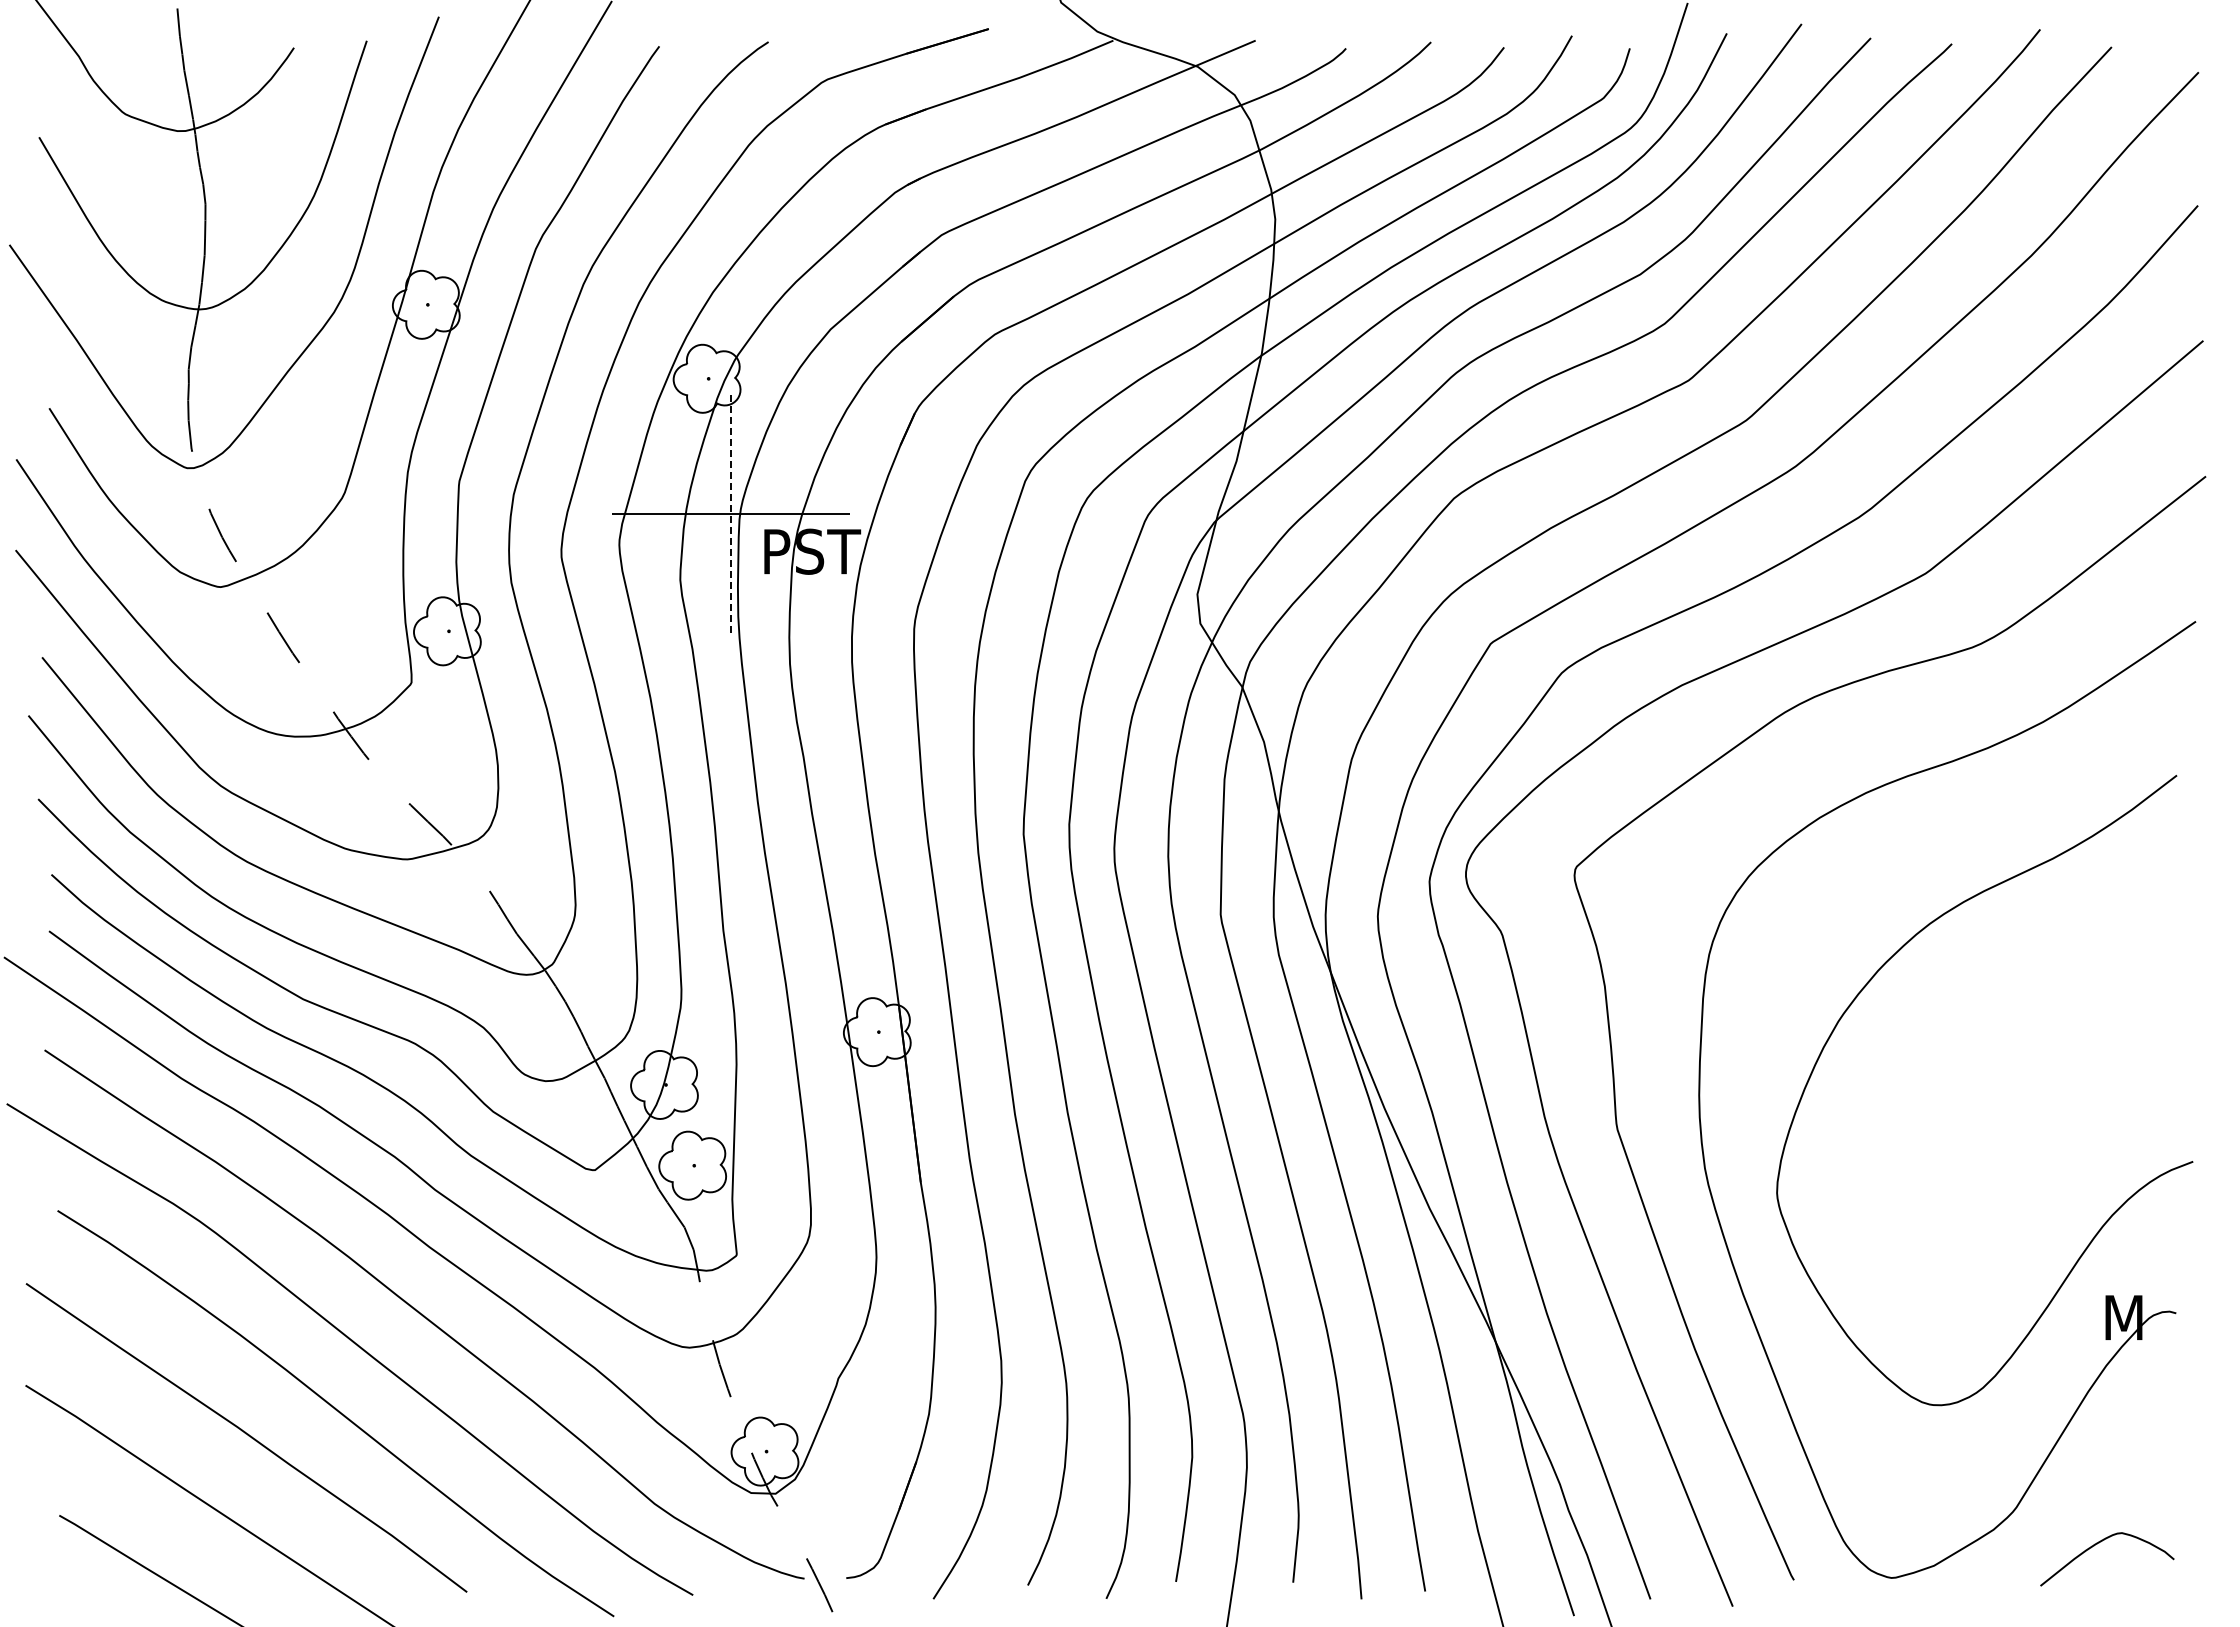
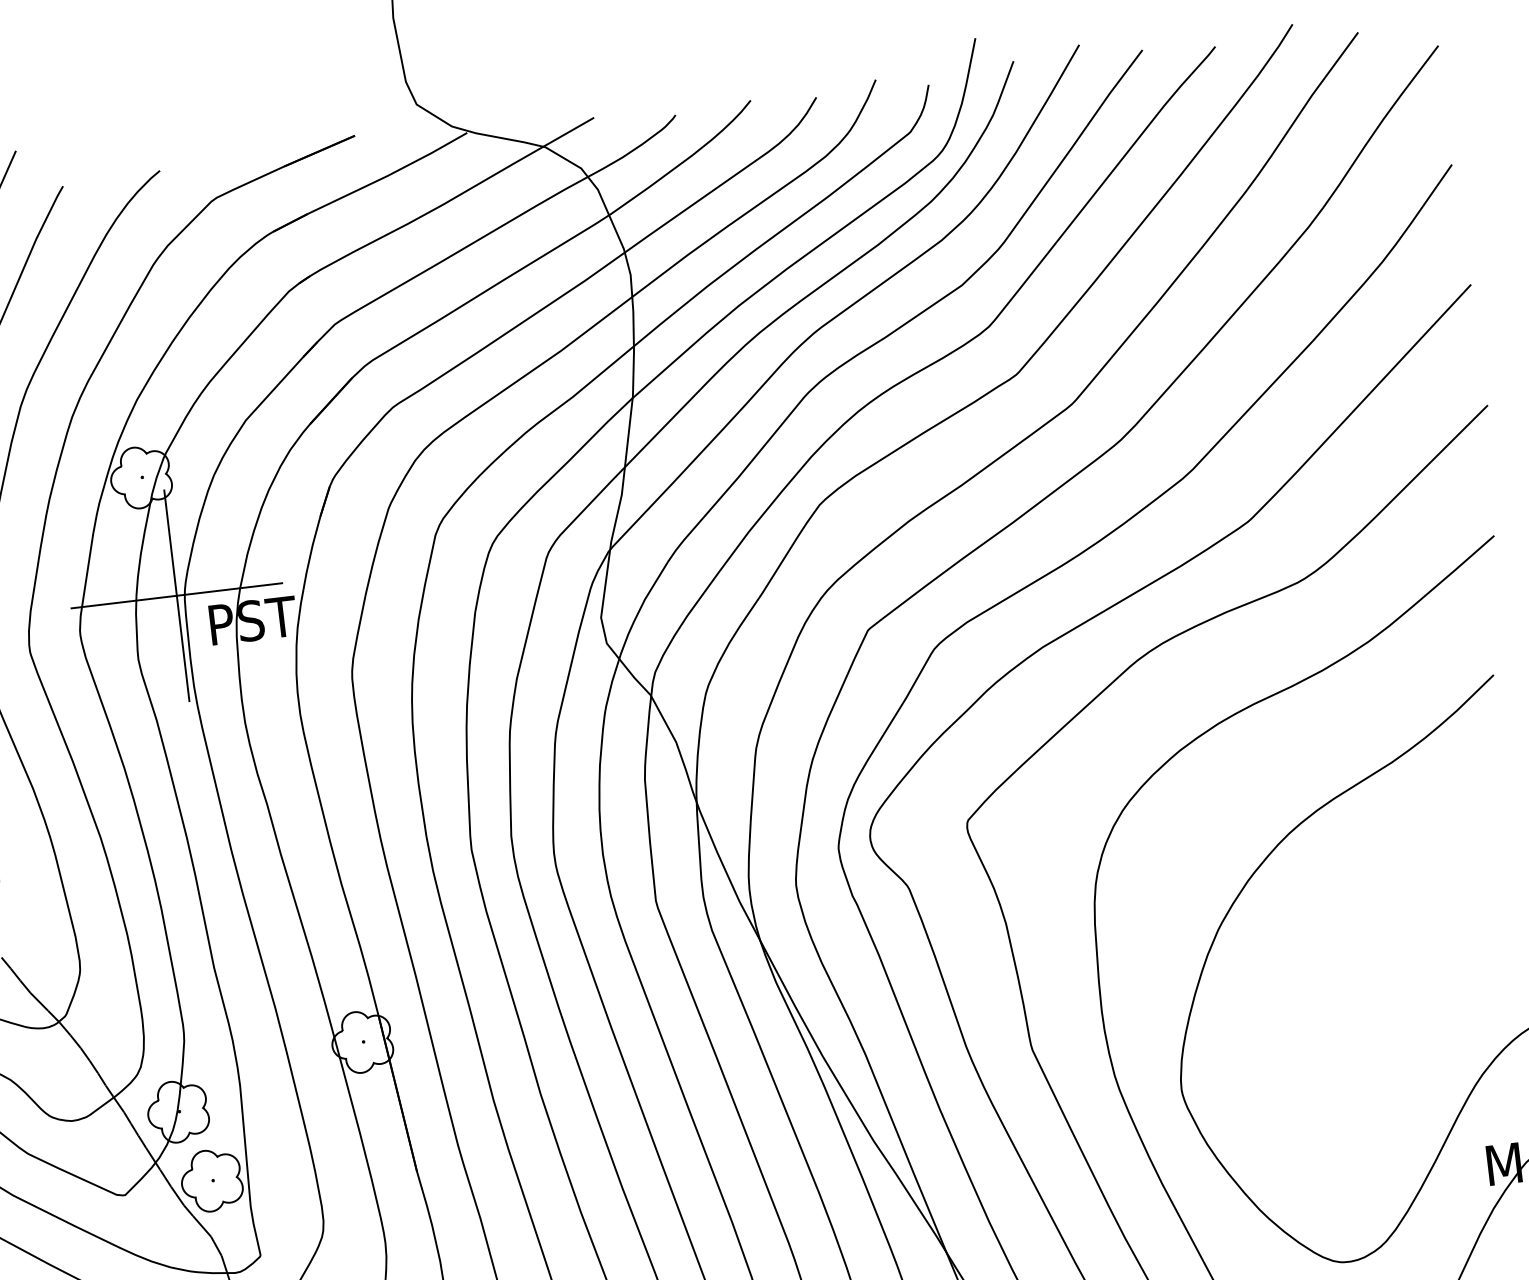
line: (731, 514) -> (177, 595), dashed -> solid

